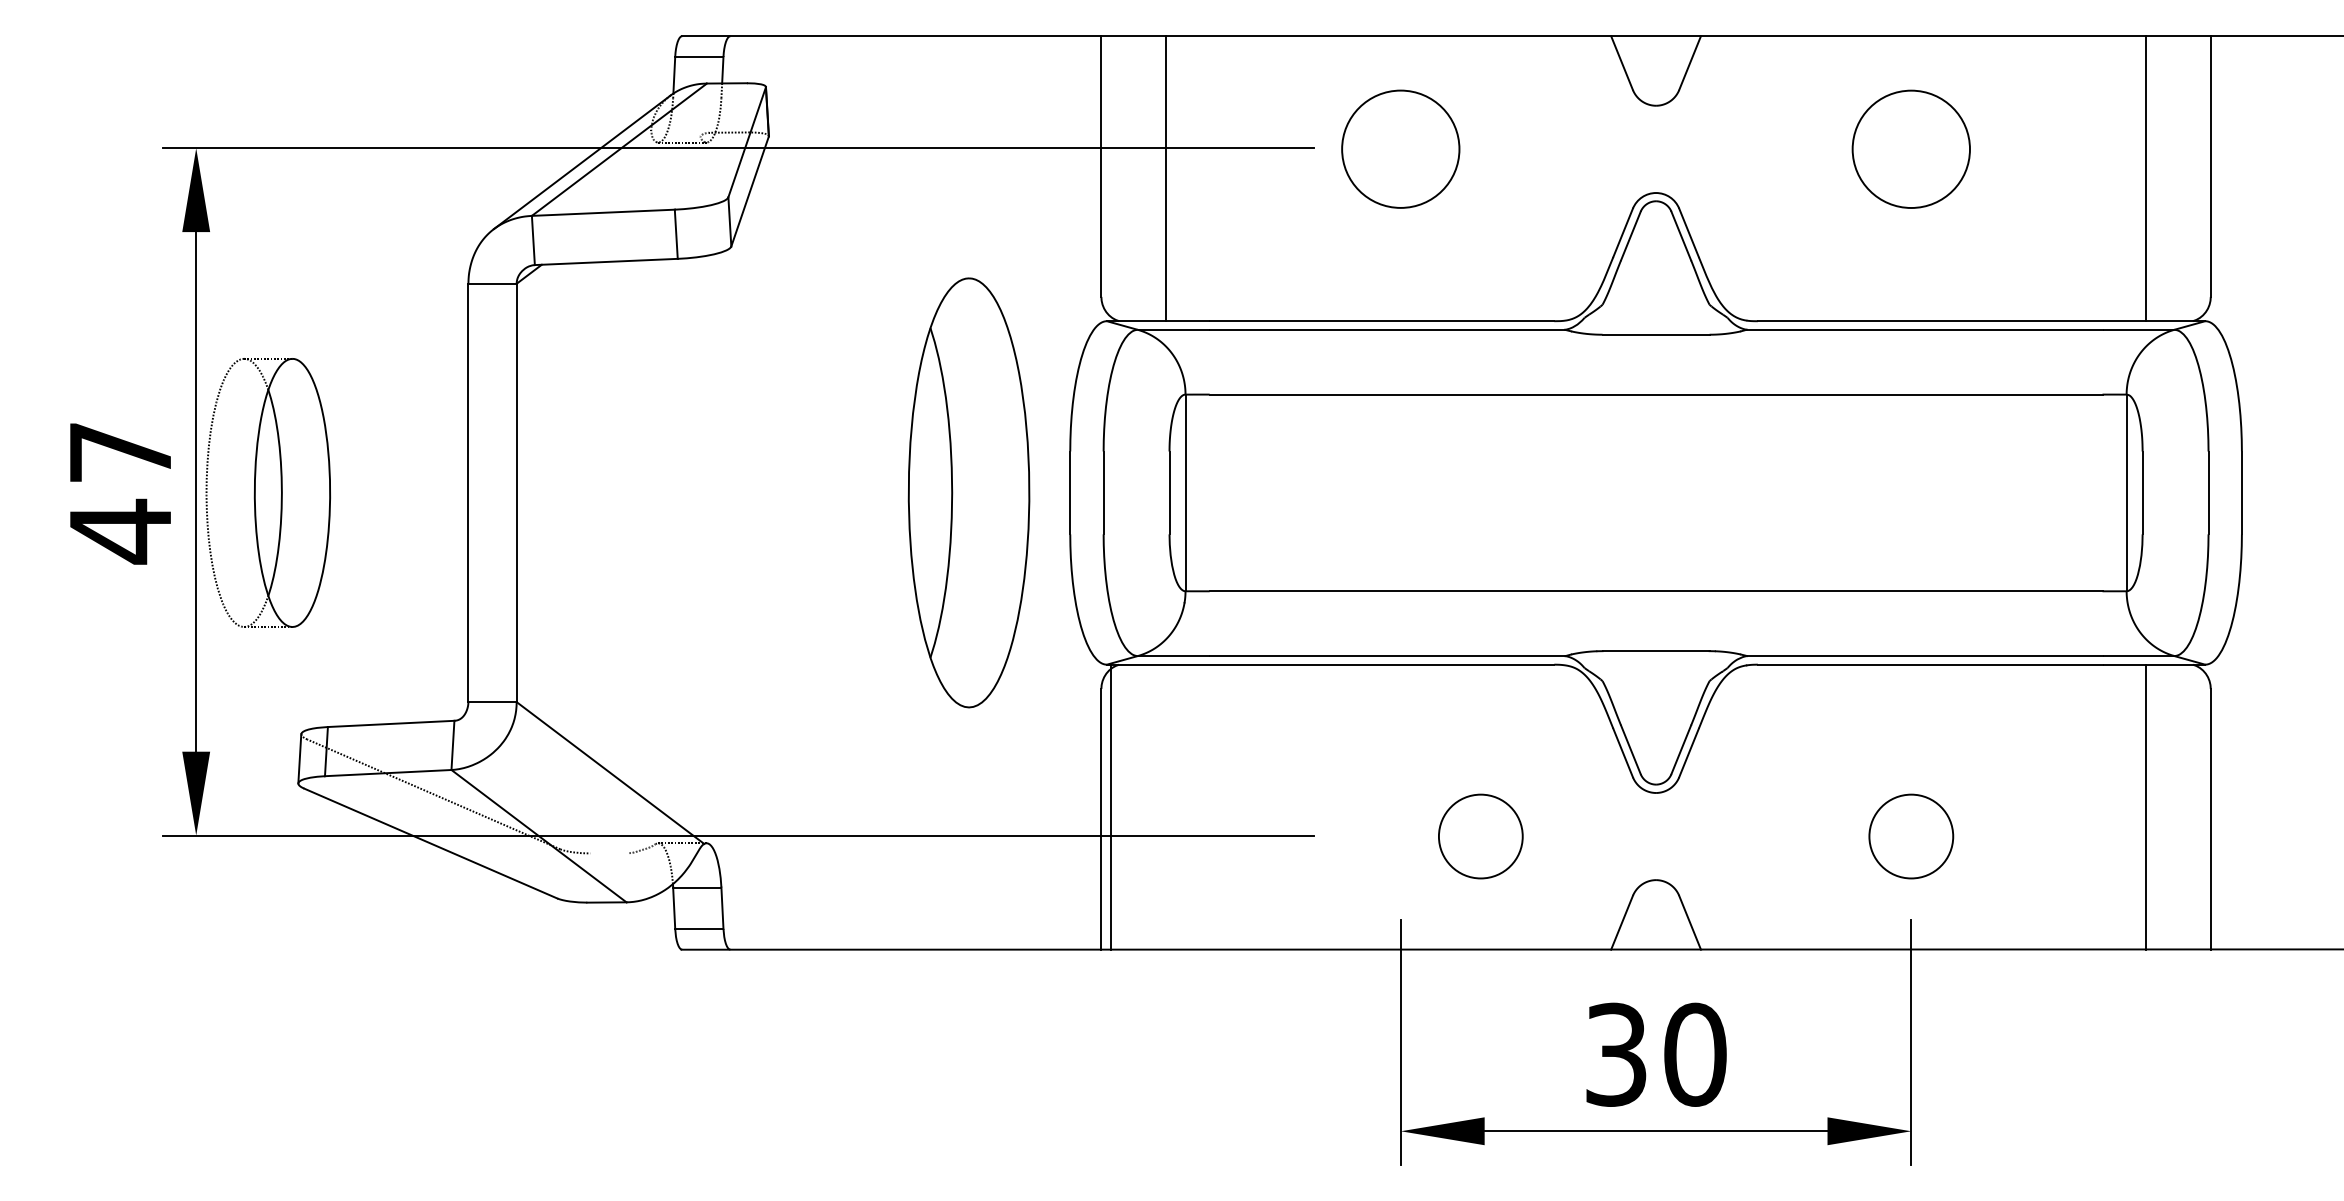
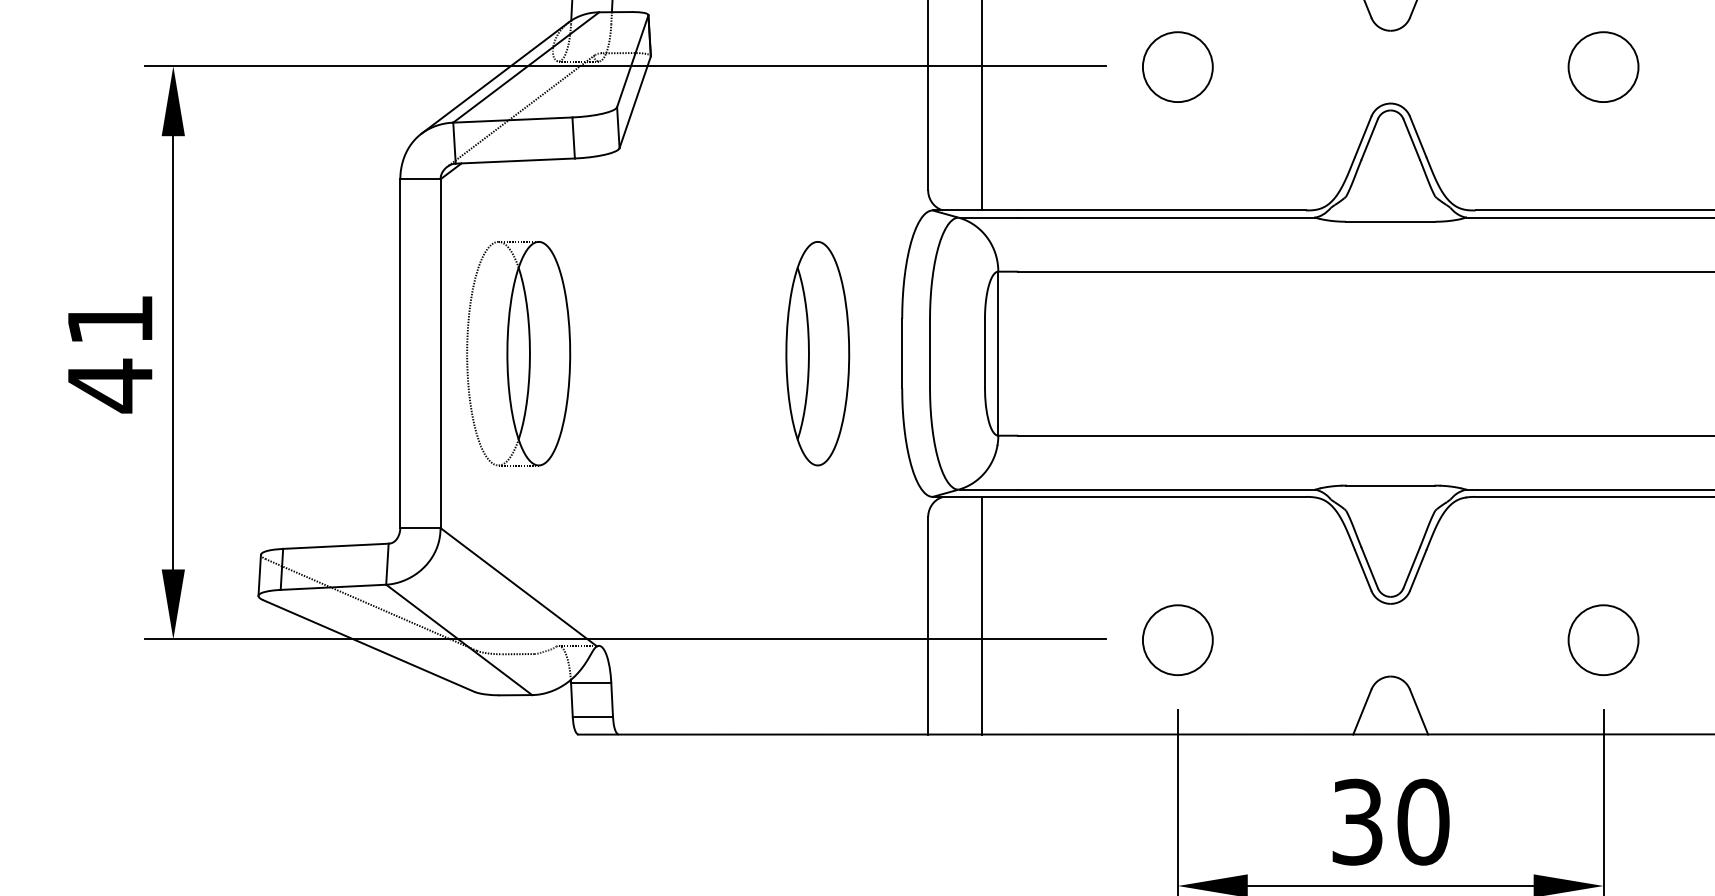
circle: (1400, 149) -> (1177, 67), size x0.71
circle: (1911, 149) -> (1603, 67), size x0.71
line: (612, 201) -> (520, 110), added
text: (120, 452) -> (110, 319), 47 -> 41
part: (267, 492) -> (517, 353), moved
part: (968, 492) -> (817, 353), size x0.62
line: (1110, 806) -> (981, 615), moved
circle: (1480, 836) -> (1177, 640), moved
line: (609, 853) -> (517, 654), added

